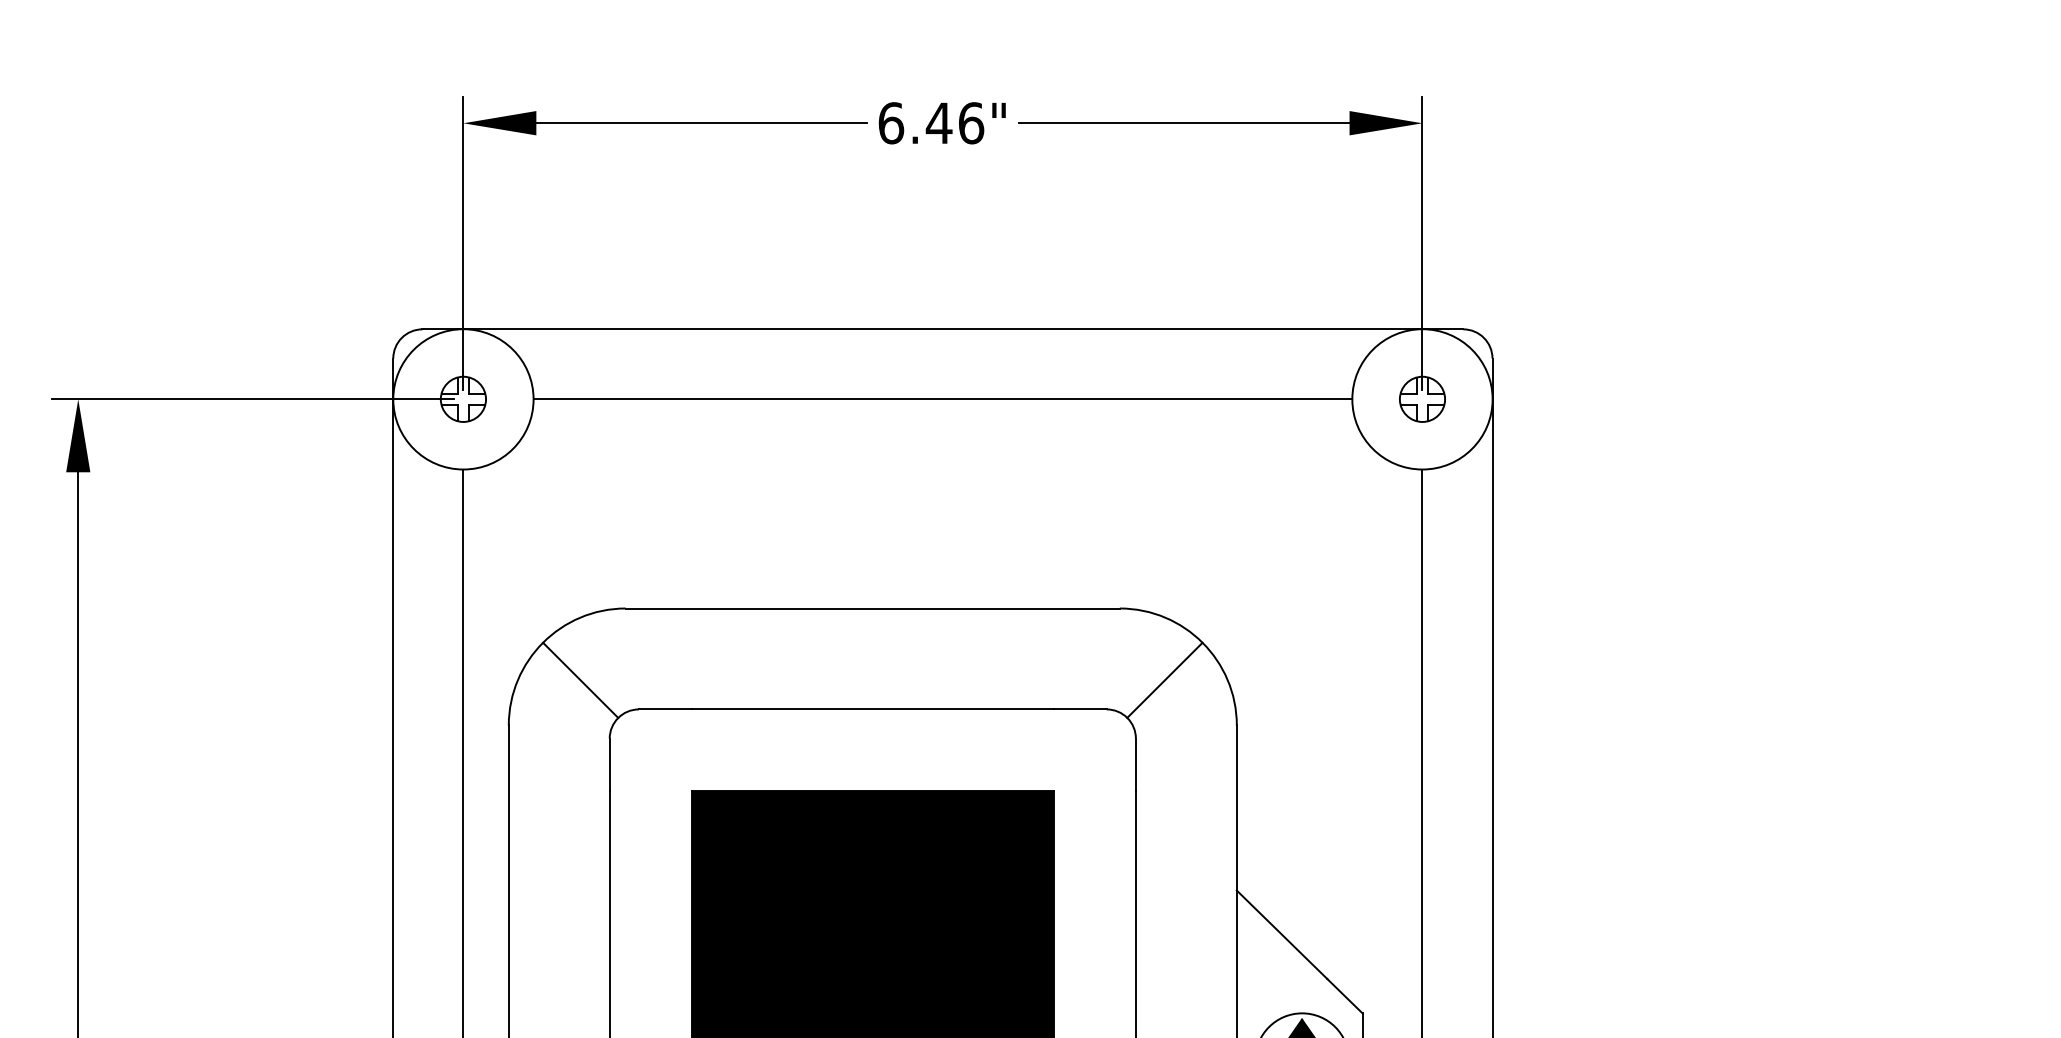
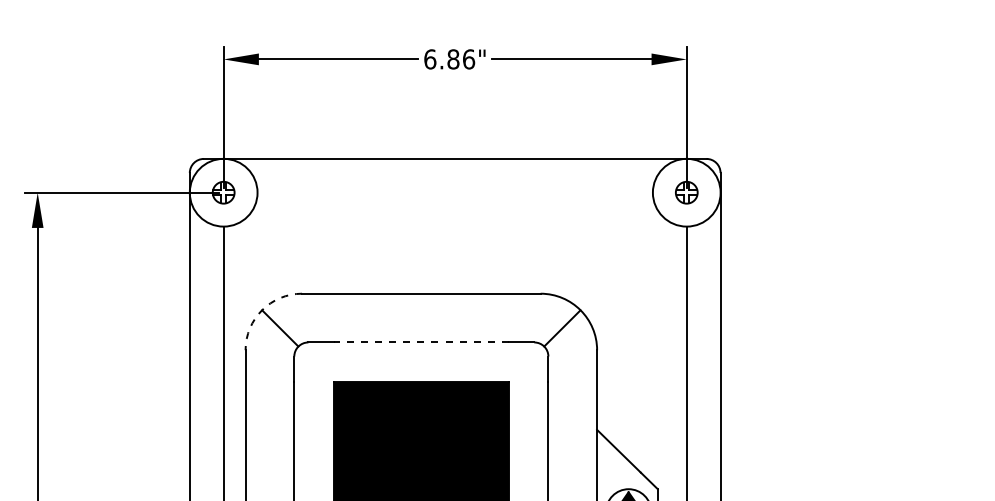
text: (939, 123) -> (453, 59), 6.46" -> 6.86"
line: (941, 398) -> (454, 192), removed
arc: (543, 643) -> (262, 310), solid -> dashed
line: (873, 709) -> (421, 342), solid -> dashed

